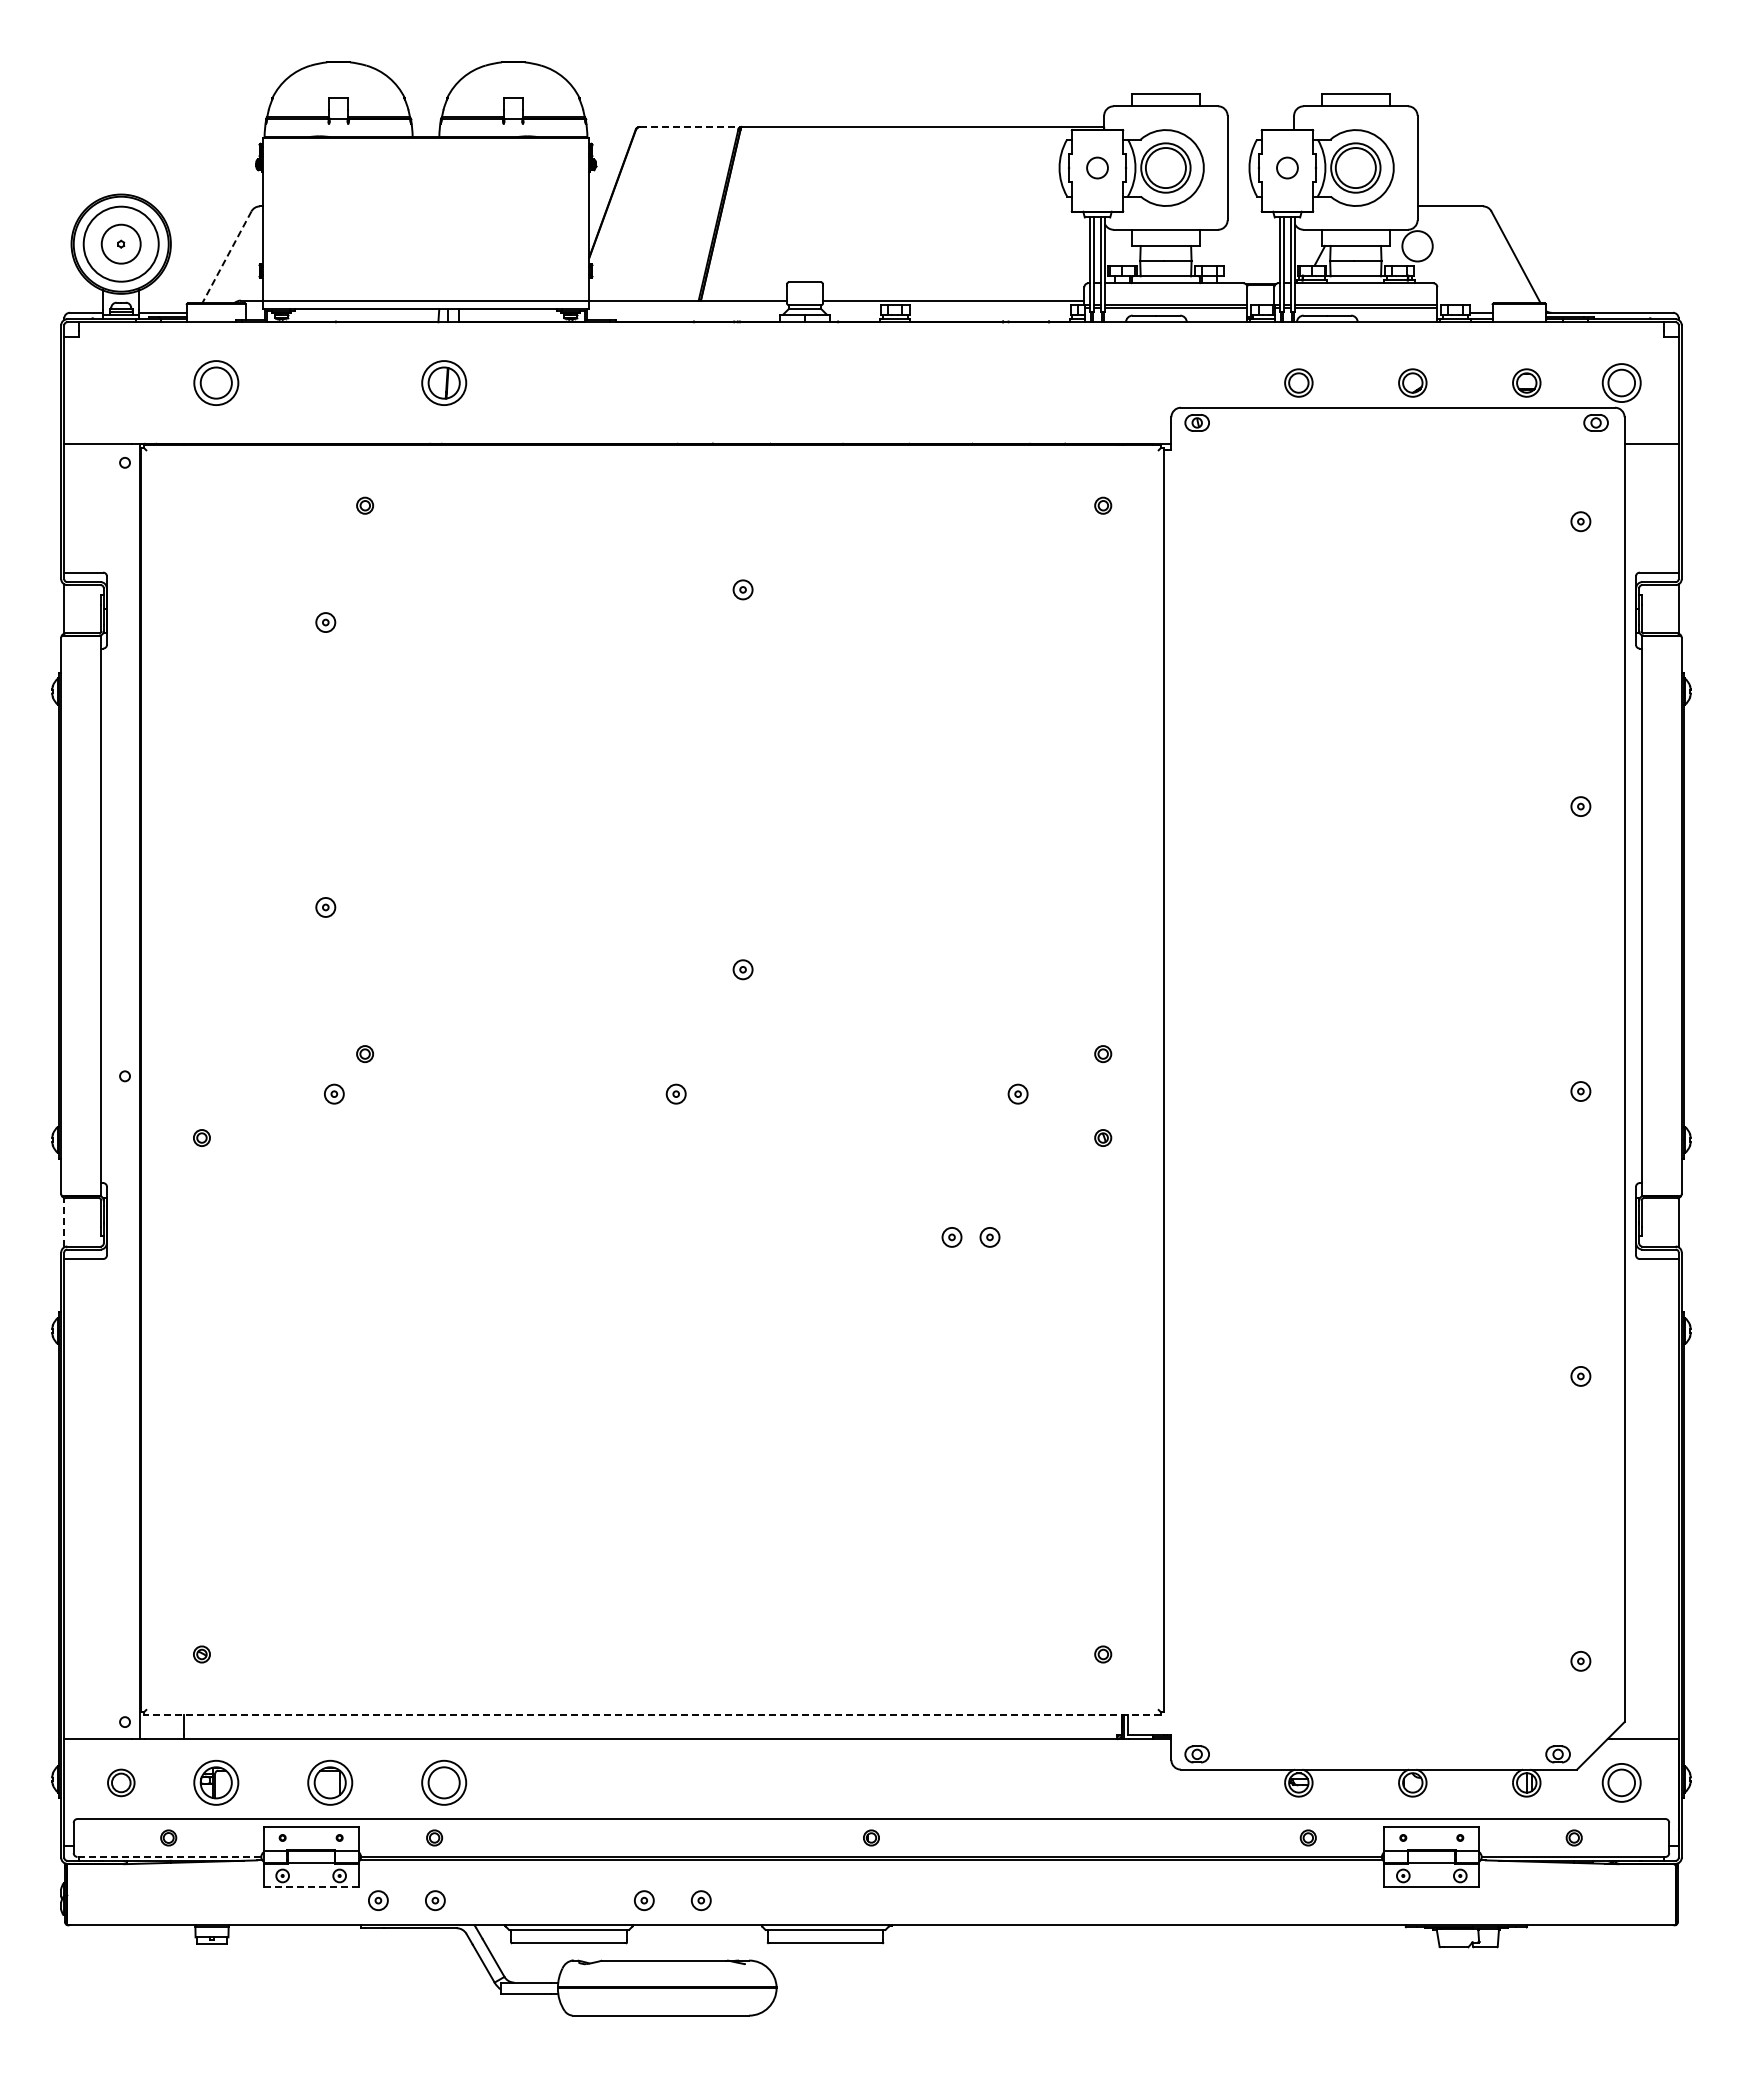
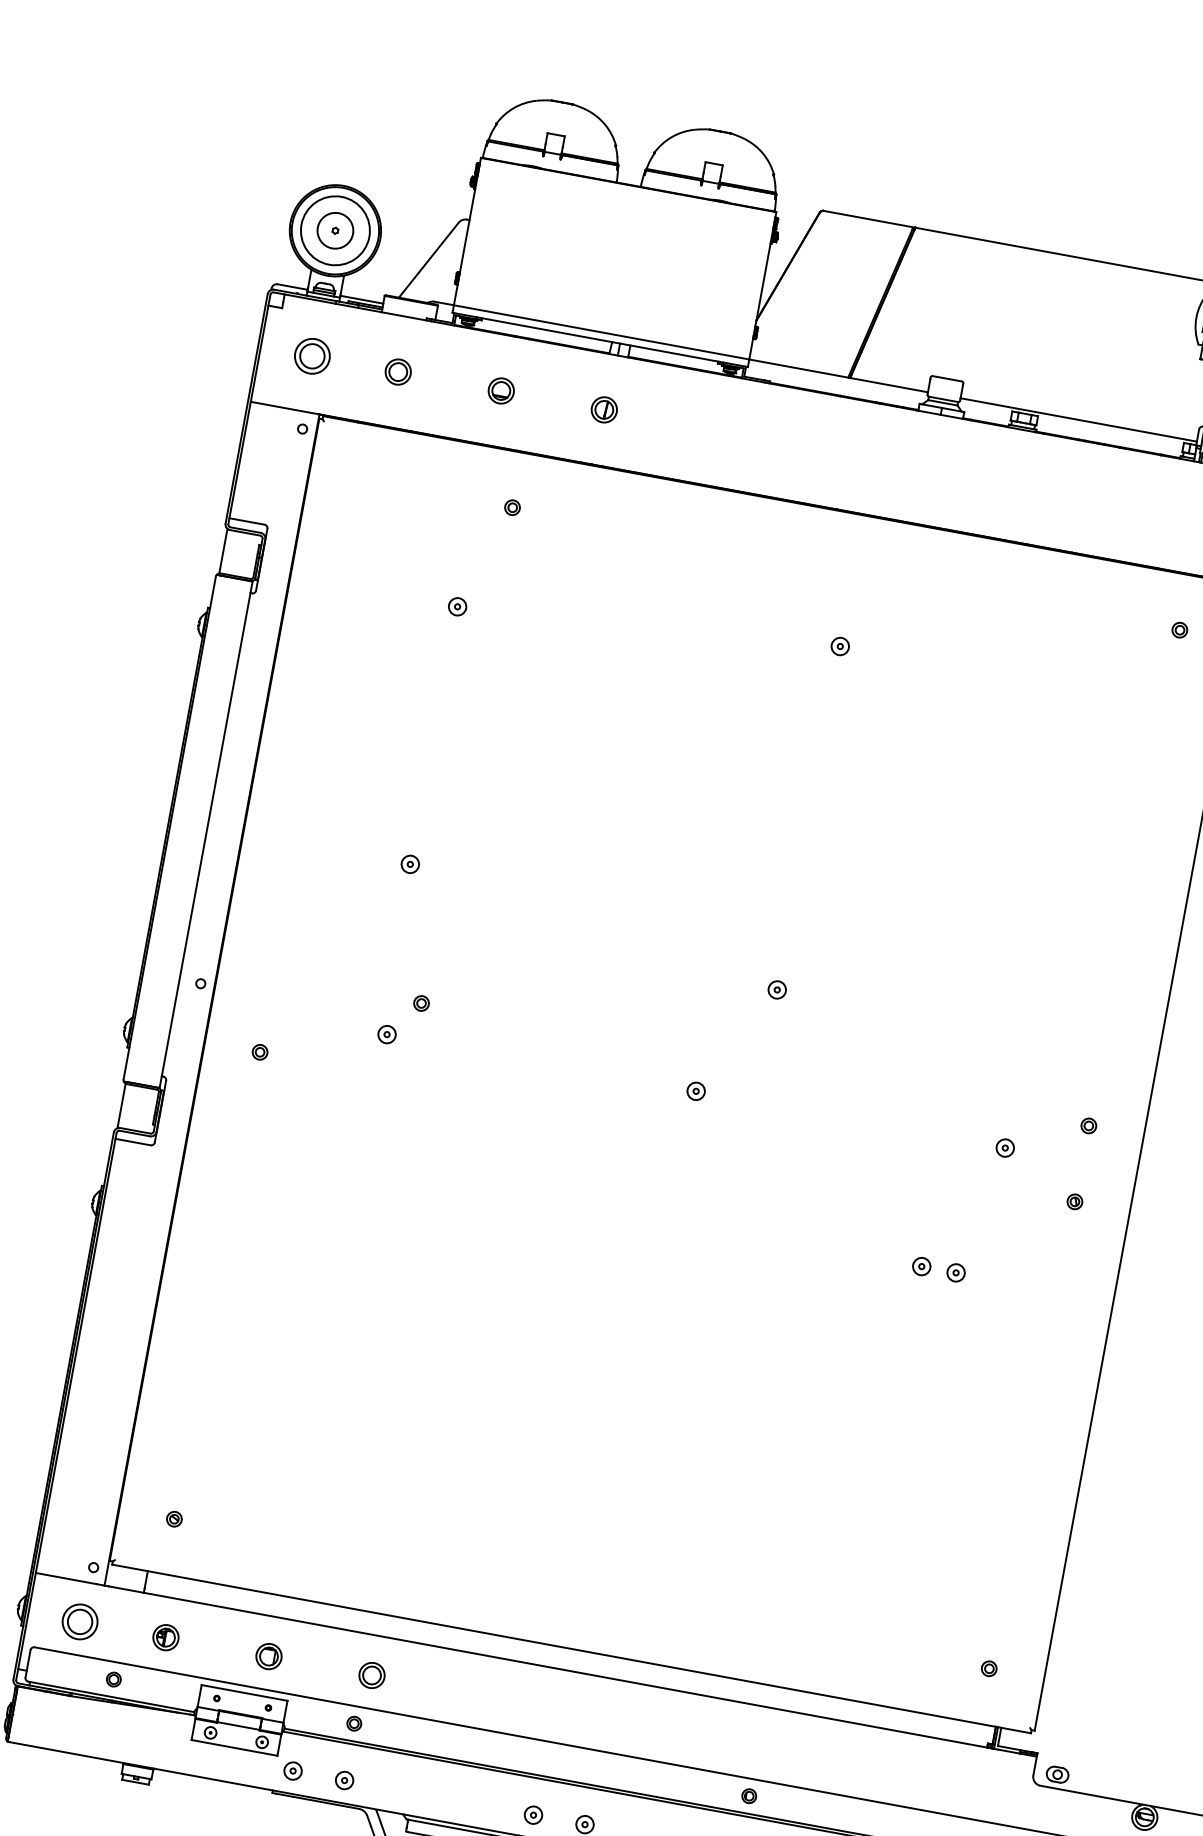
line: (690, 127) -> (869, 219), dashed -> solid
line: (226, 257) -> (428, 260), dashed -> solid
part: (121, 382) -> (312, 355), added
part: (215, 382) -> (397, 371), size x0.62
part: (329, 382) -> (500, 390), added
part: (443, 382) -> (603, 409), size x0.62
line: (64, 1222) -> (121, 1105), dashed -> solid
line: (652, 1715) -> (571, 1649), dashed -> solid
part: (121, 1782) -> (80, 1621), size x1.43
part: (215, 1782) -> (165, 1637), size x0.62
part: (329, 1782) -> (268, 1656), size x0.62
part: (443, 1782) -> (371, 1675), size x0.62
line: (169, 1856) -> (111, 1696), dashed -> solid
line: (311, 1887) -> (234, 1748), dashed -> solid

